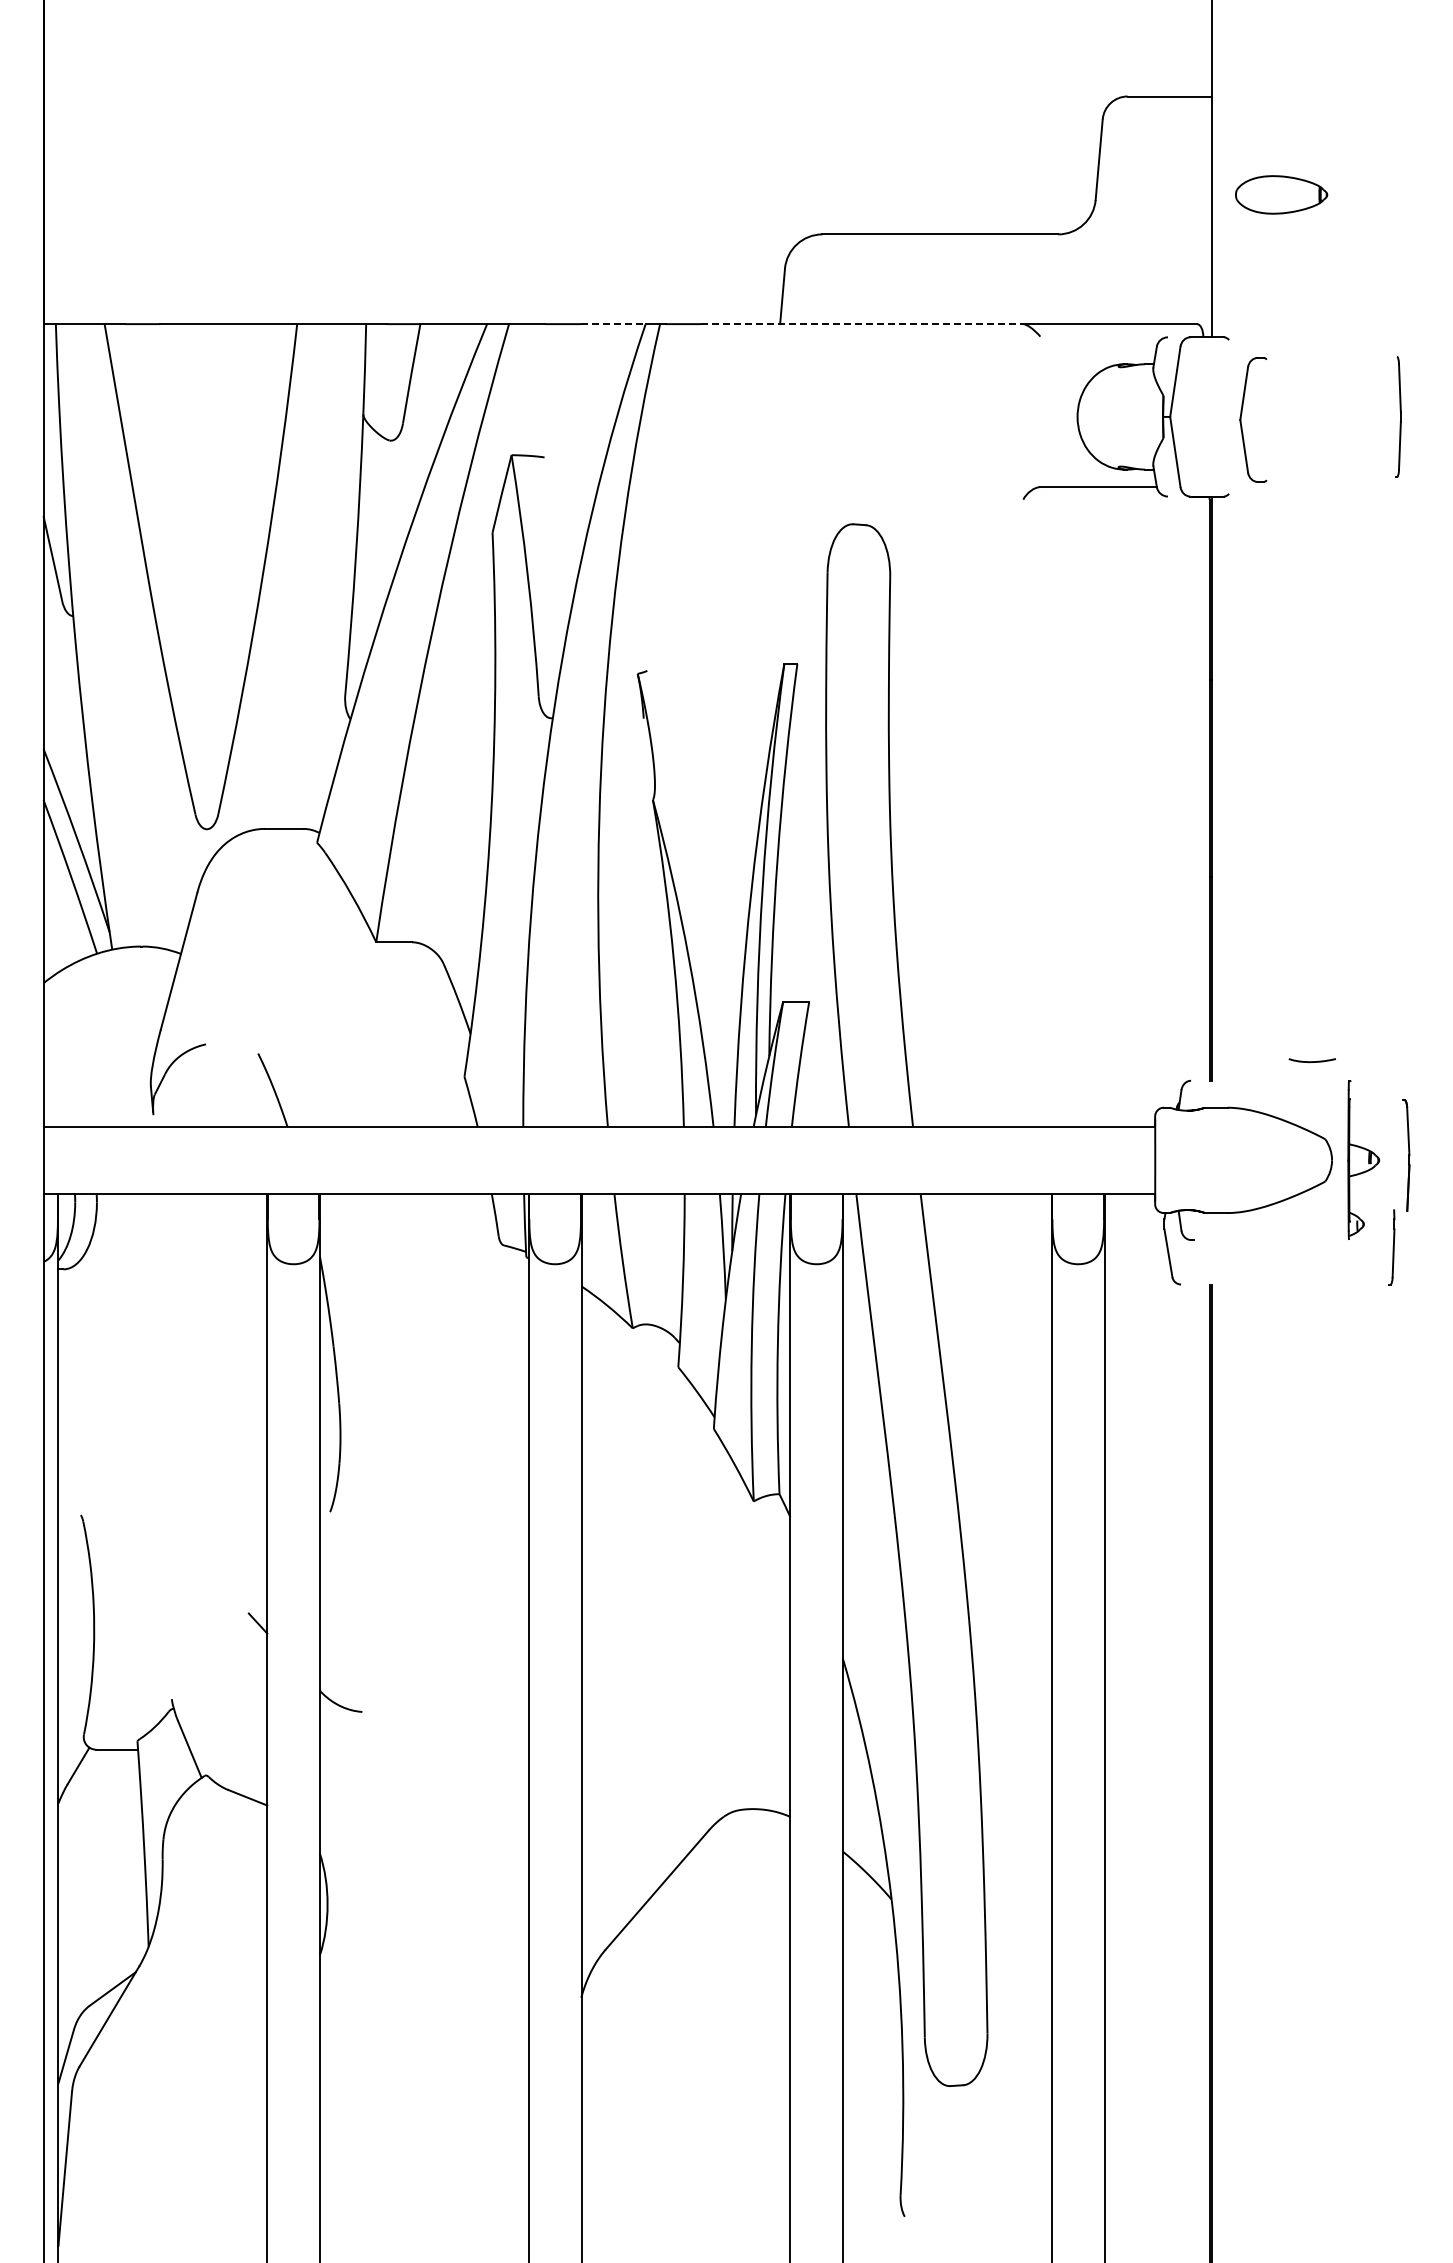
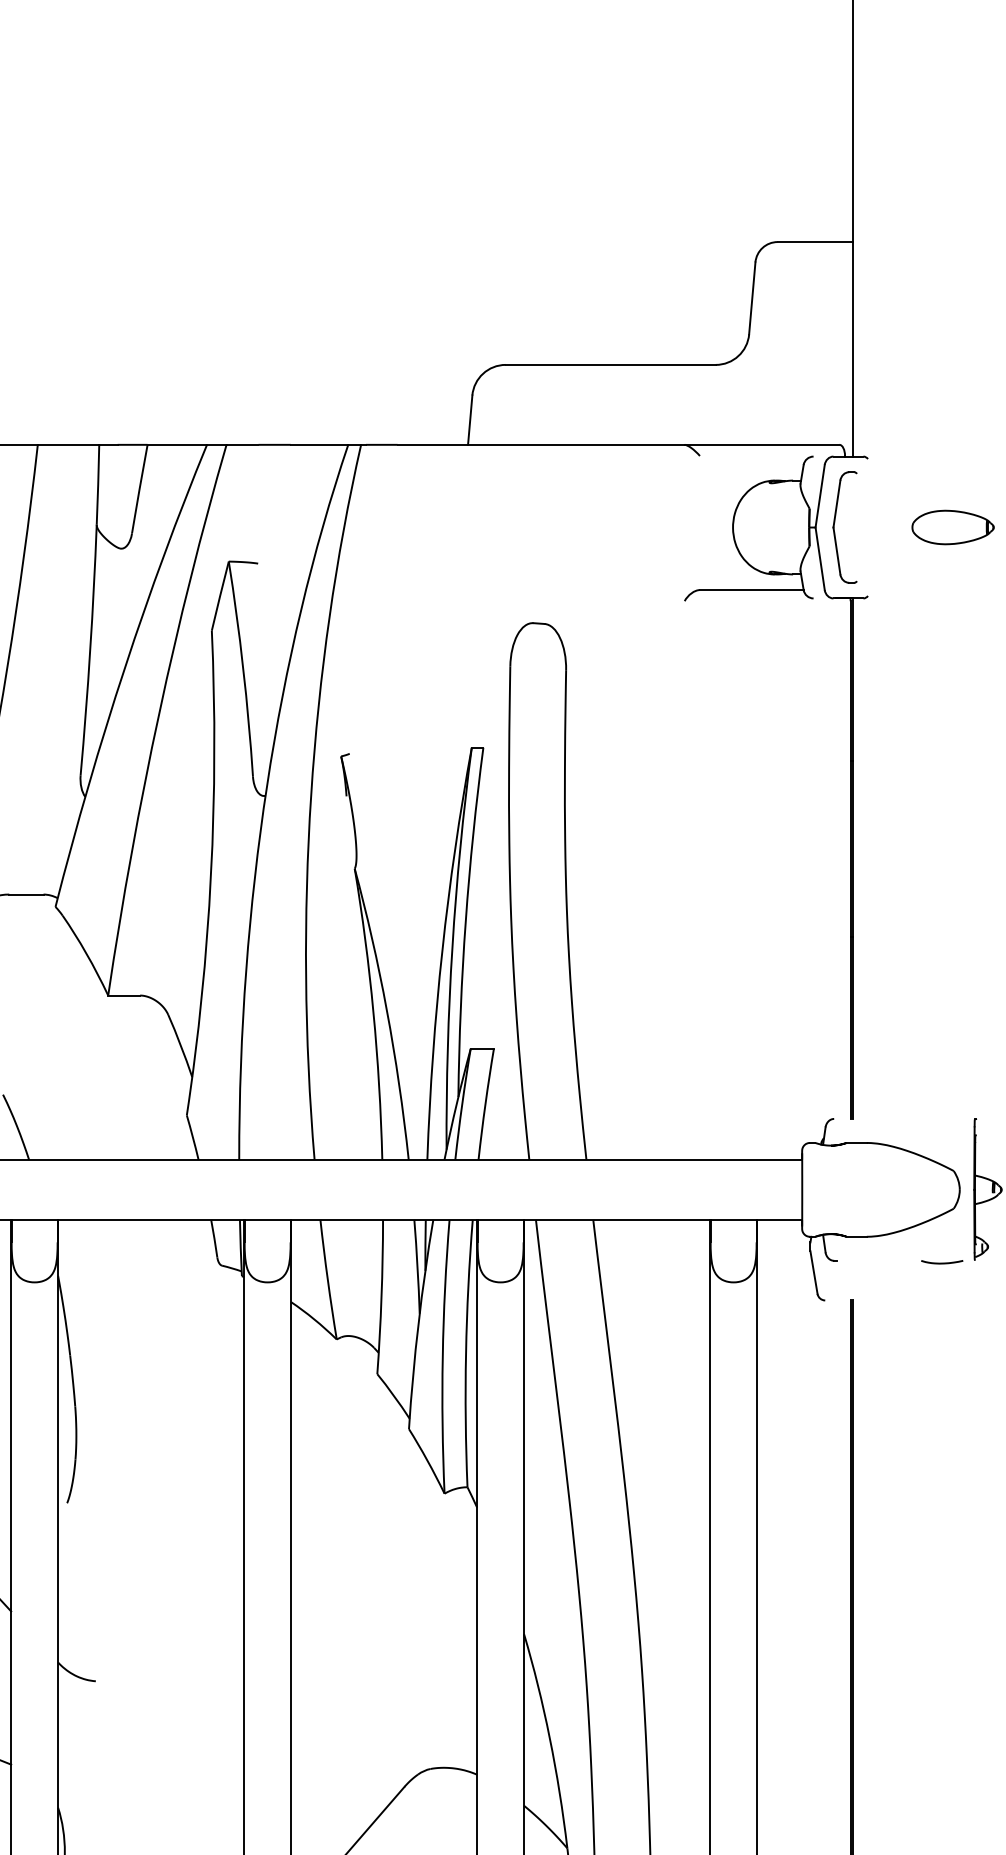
part: (1281, 194) -> (953, 527), moved
line: (613, 324) -> (319, 445), dashed -> solid
line: (862, 324) -> (541, 445), dashed -> solid
part: (1241, 419) -> (834, 527), moved
curve: (1311, 1061) -> (941, 1263), moved

